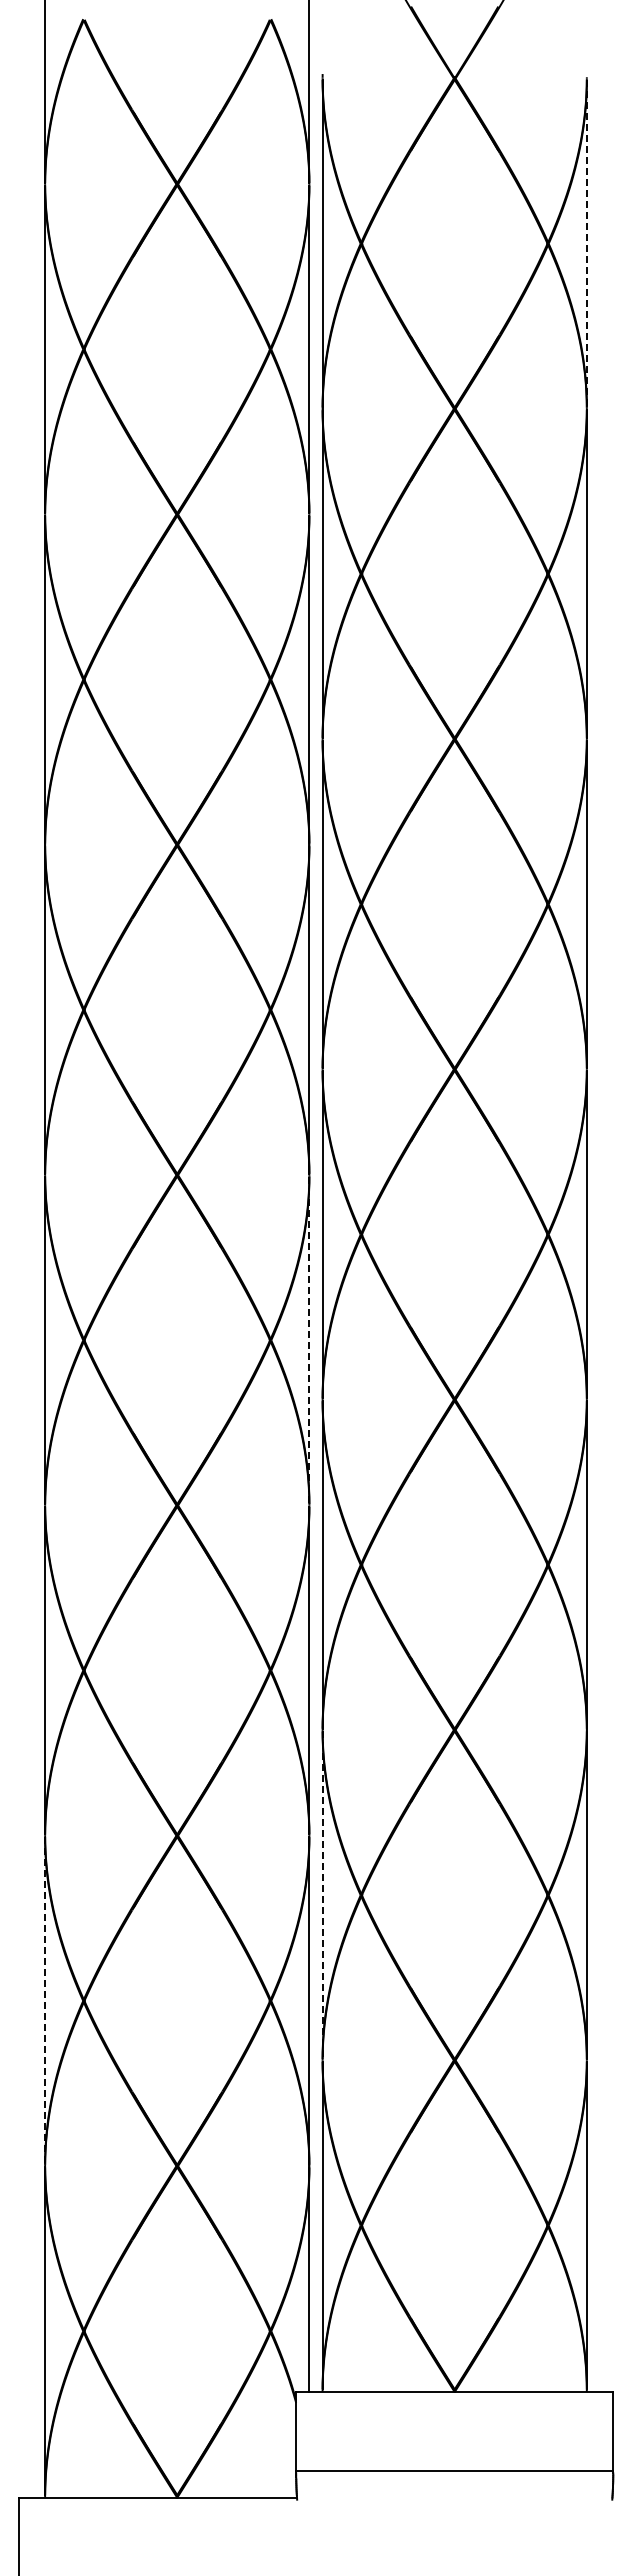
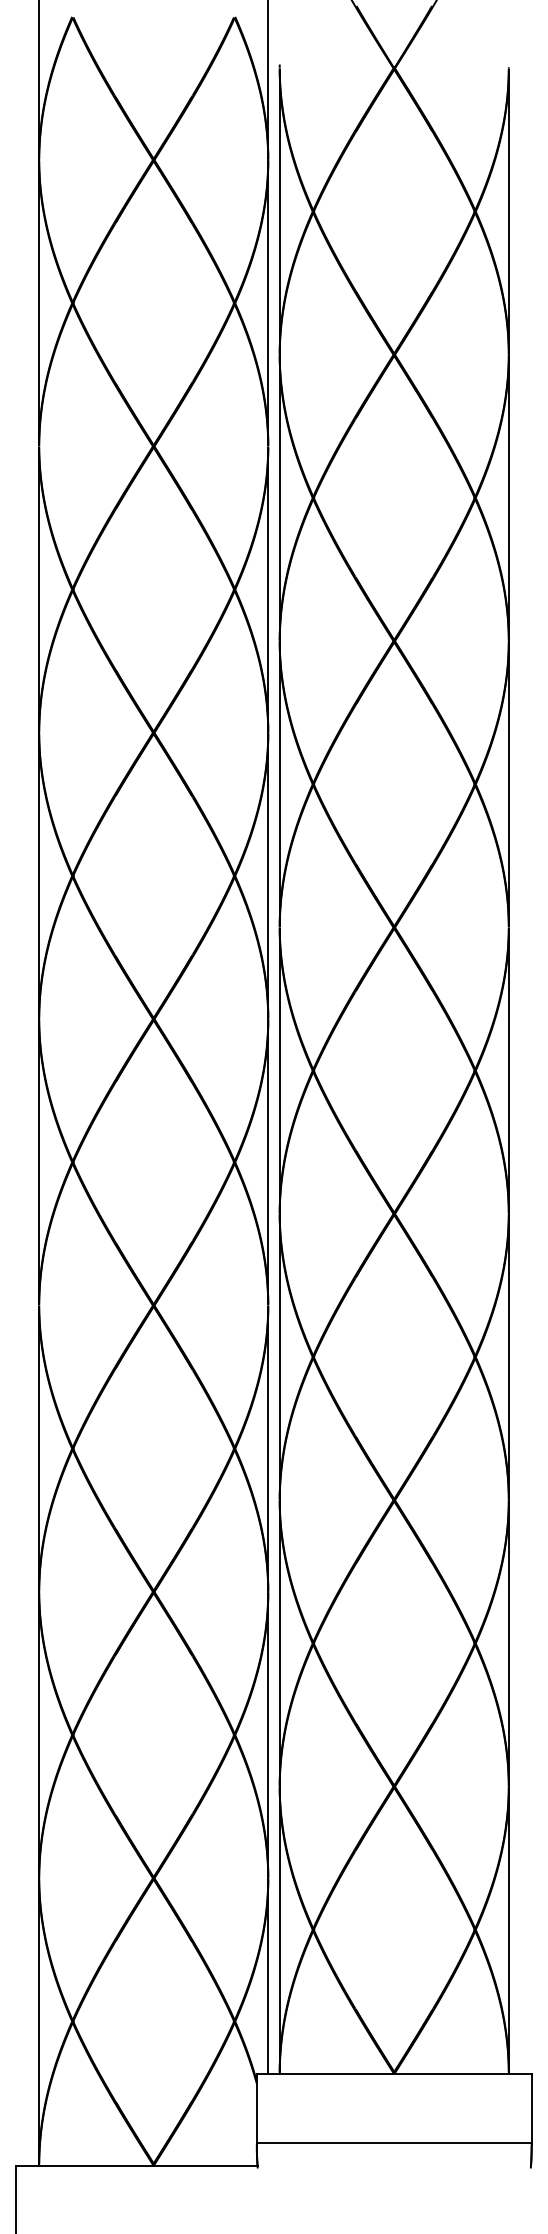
line: (586, 243) -> (508, 211), dashed -> solid
line: (309, 1340) -> (268, 1162), dashed -> solid
line: (322, 1895) -> (279, 1643), dashed -> solid
line: (45, 2000) -> (39, 1734), dashed -> solid

